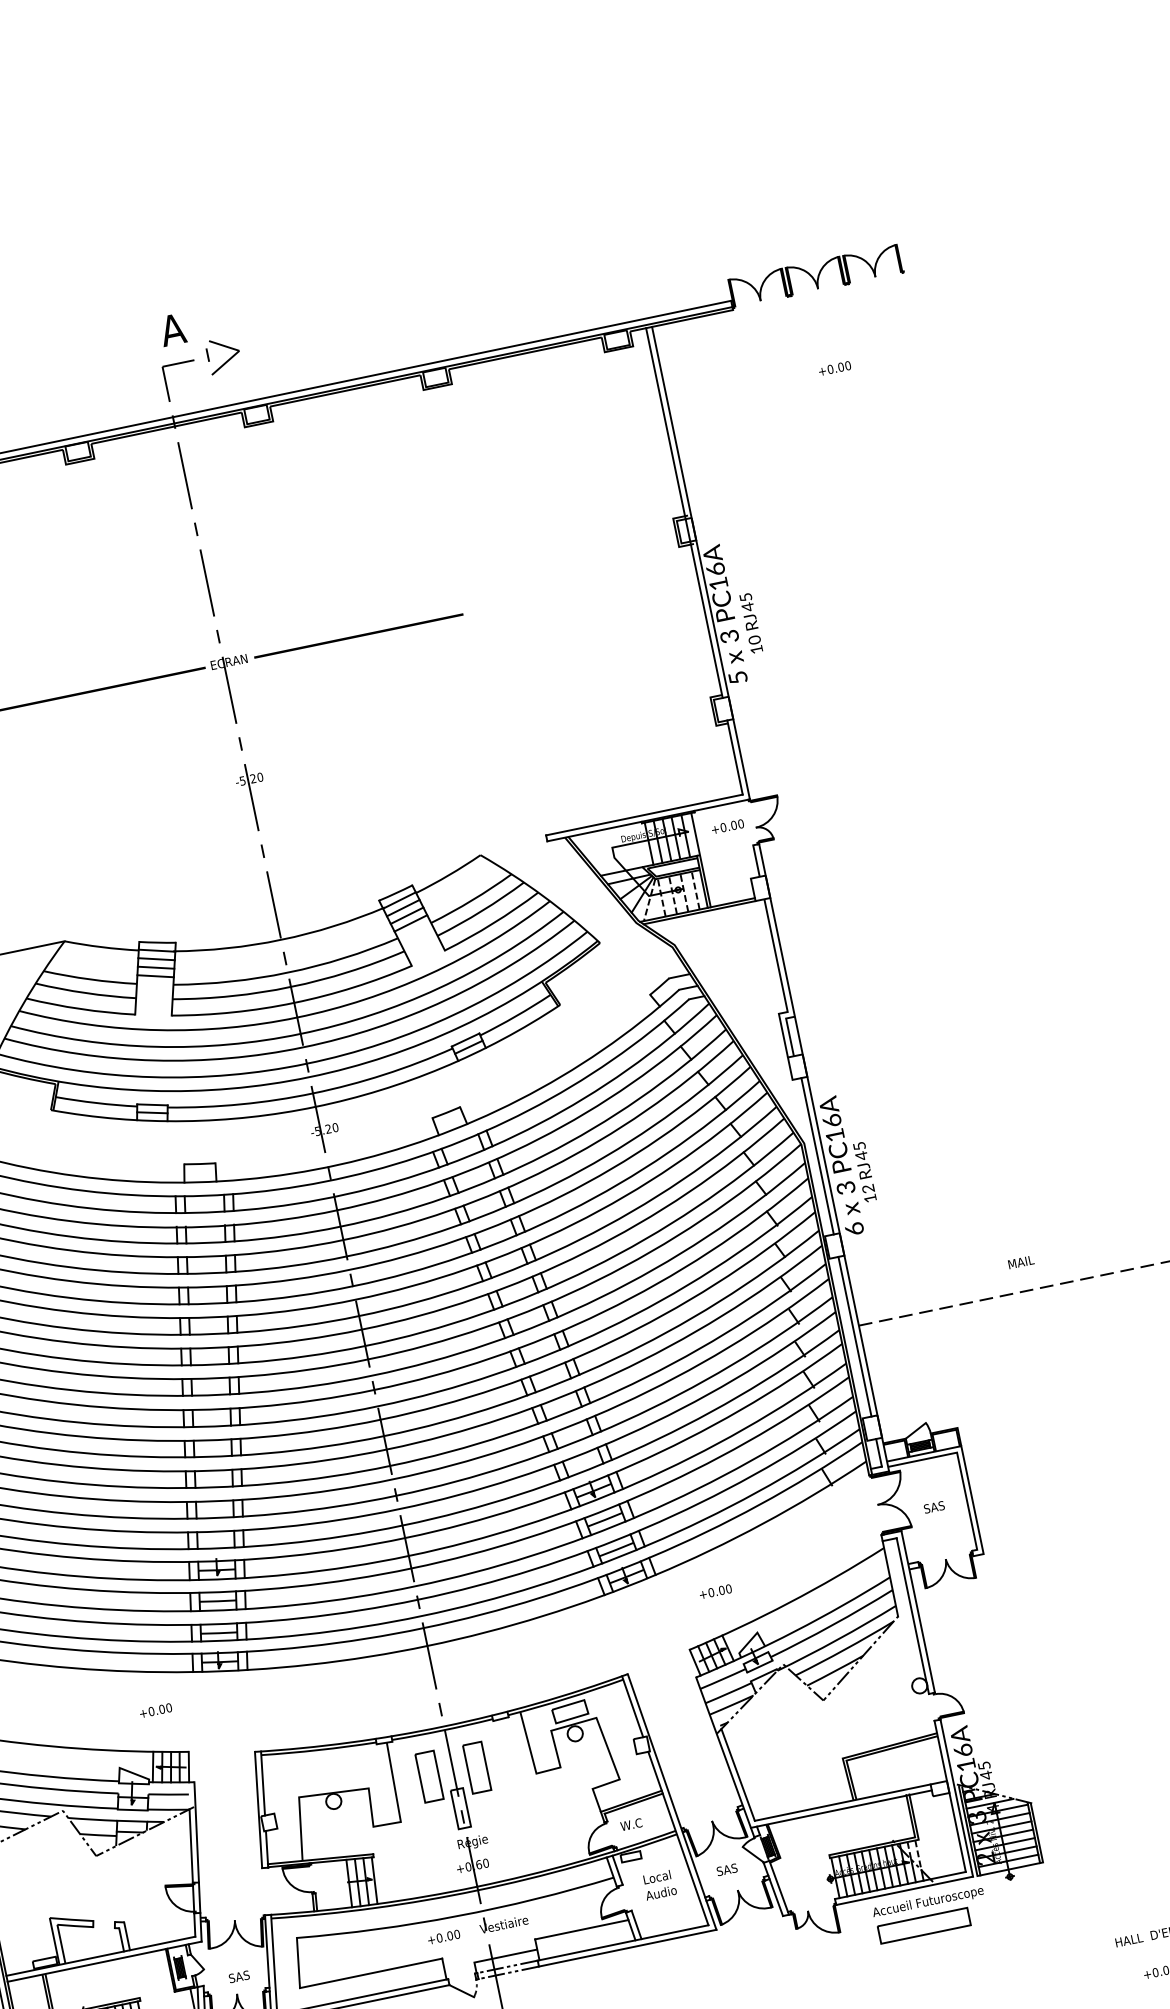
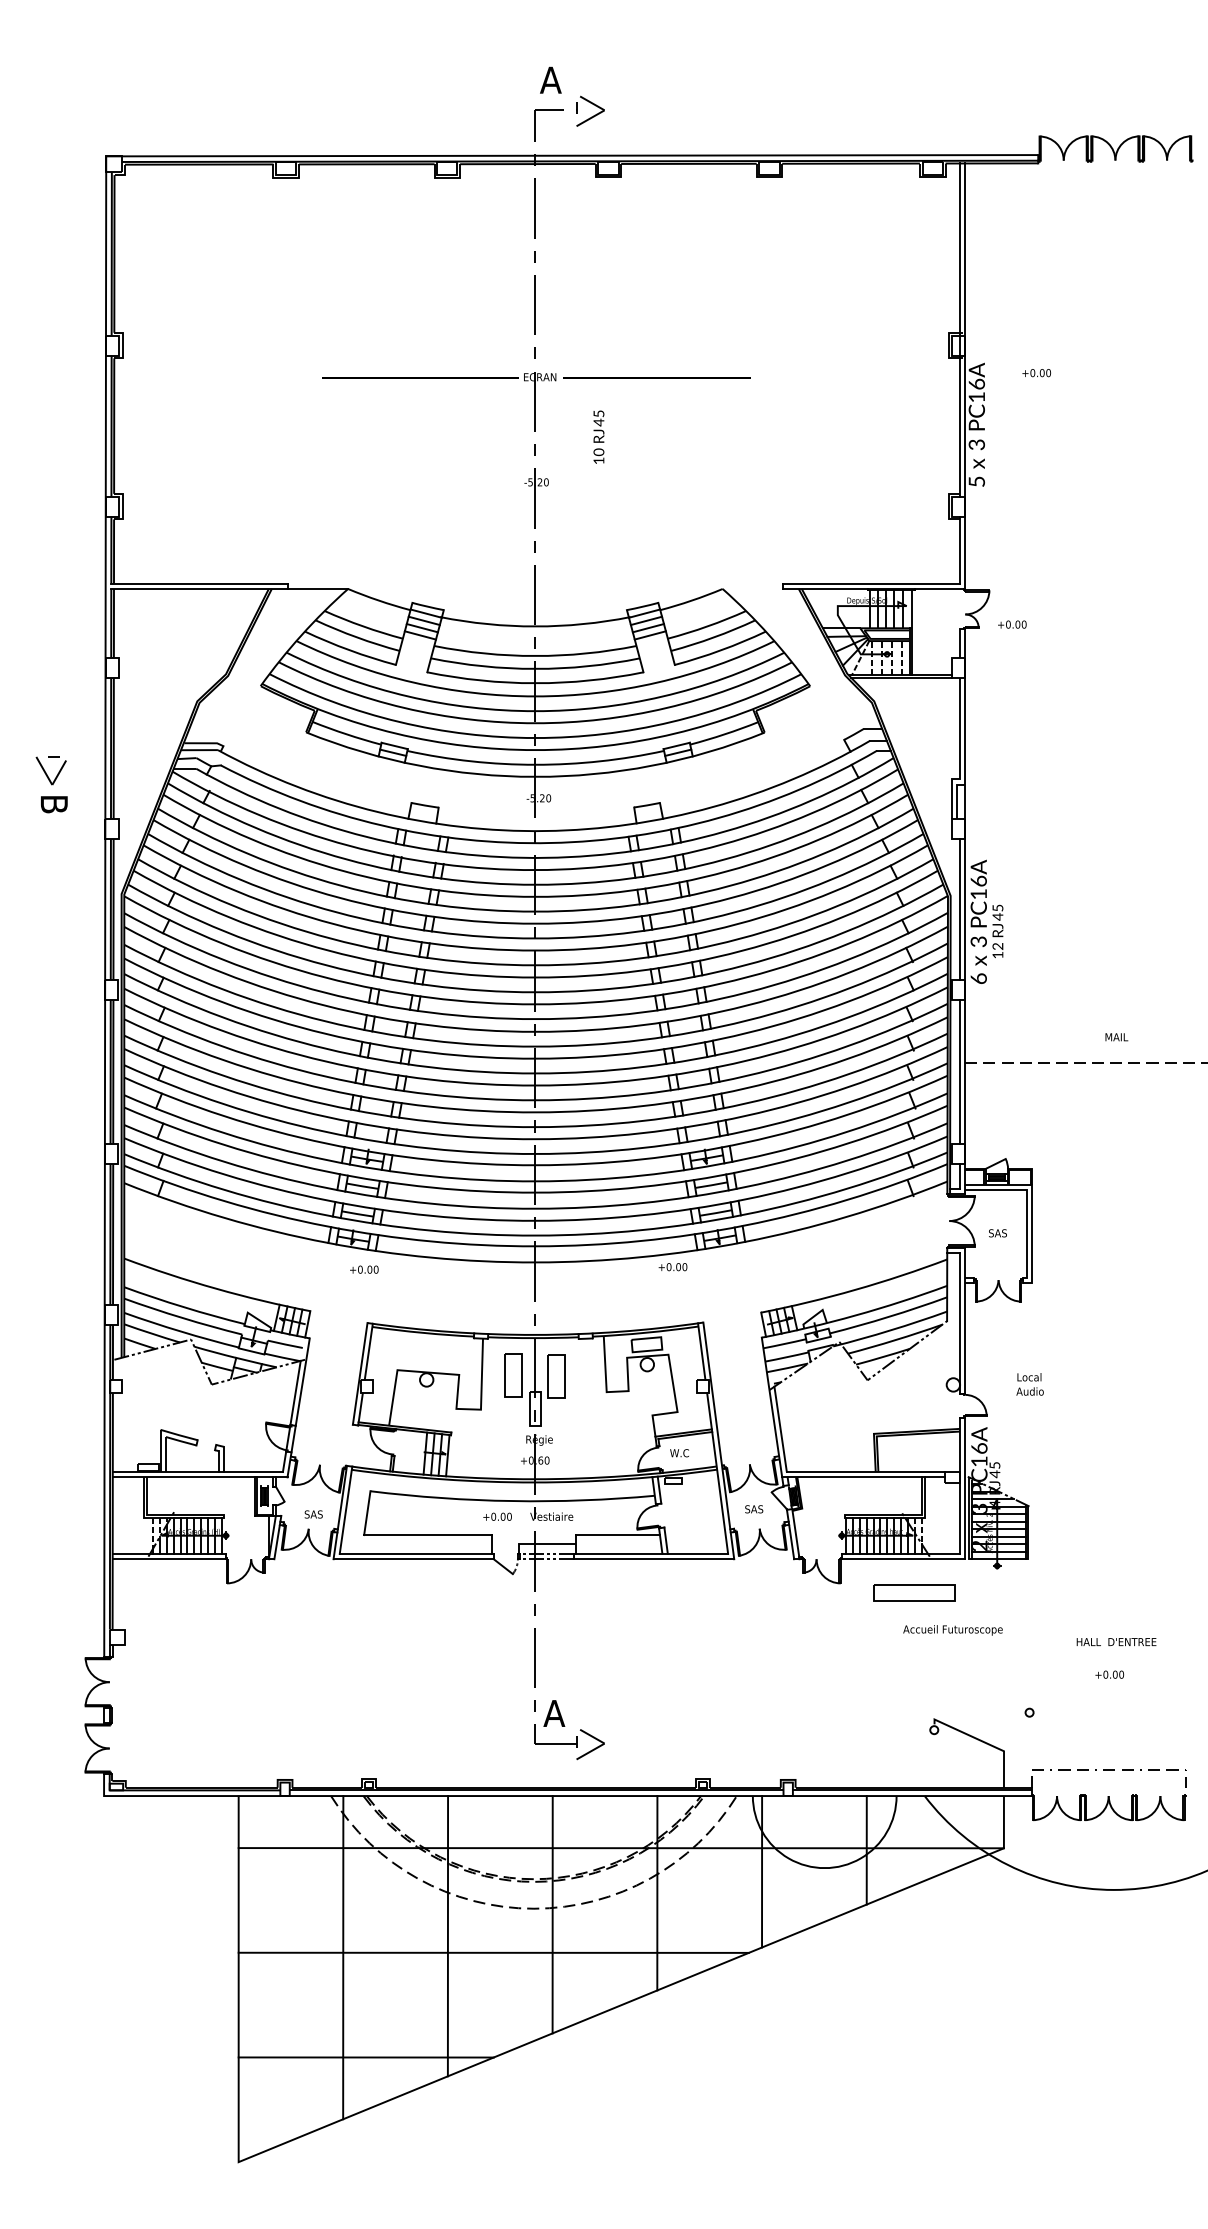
text: (834, 369) -> (1036, 373), moved
text: (750, 622) -> (598, 436), moved
text: (728, 826) -> (1012, 624), moved
text: (715, 1592) -> (672, 1267), moved
text: (156, 1710) -> (364, 1269), moved
text: (658, 1885) -> (1029, 1384), moved
text: (927, 1902) -> (952, 1630), moved

